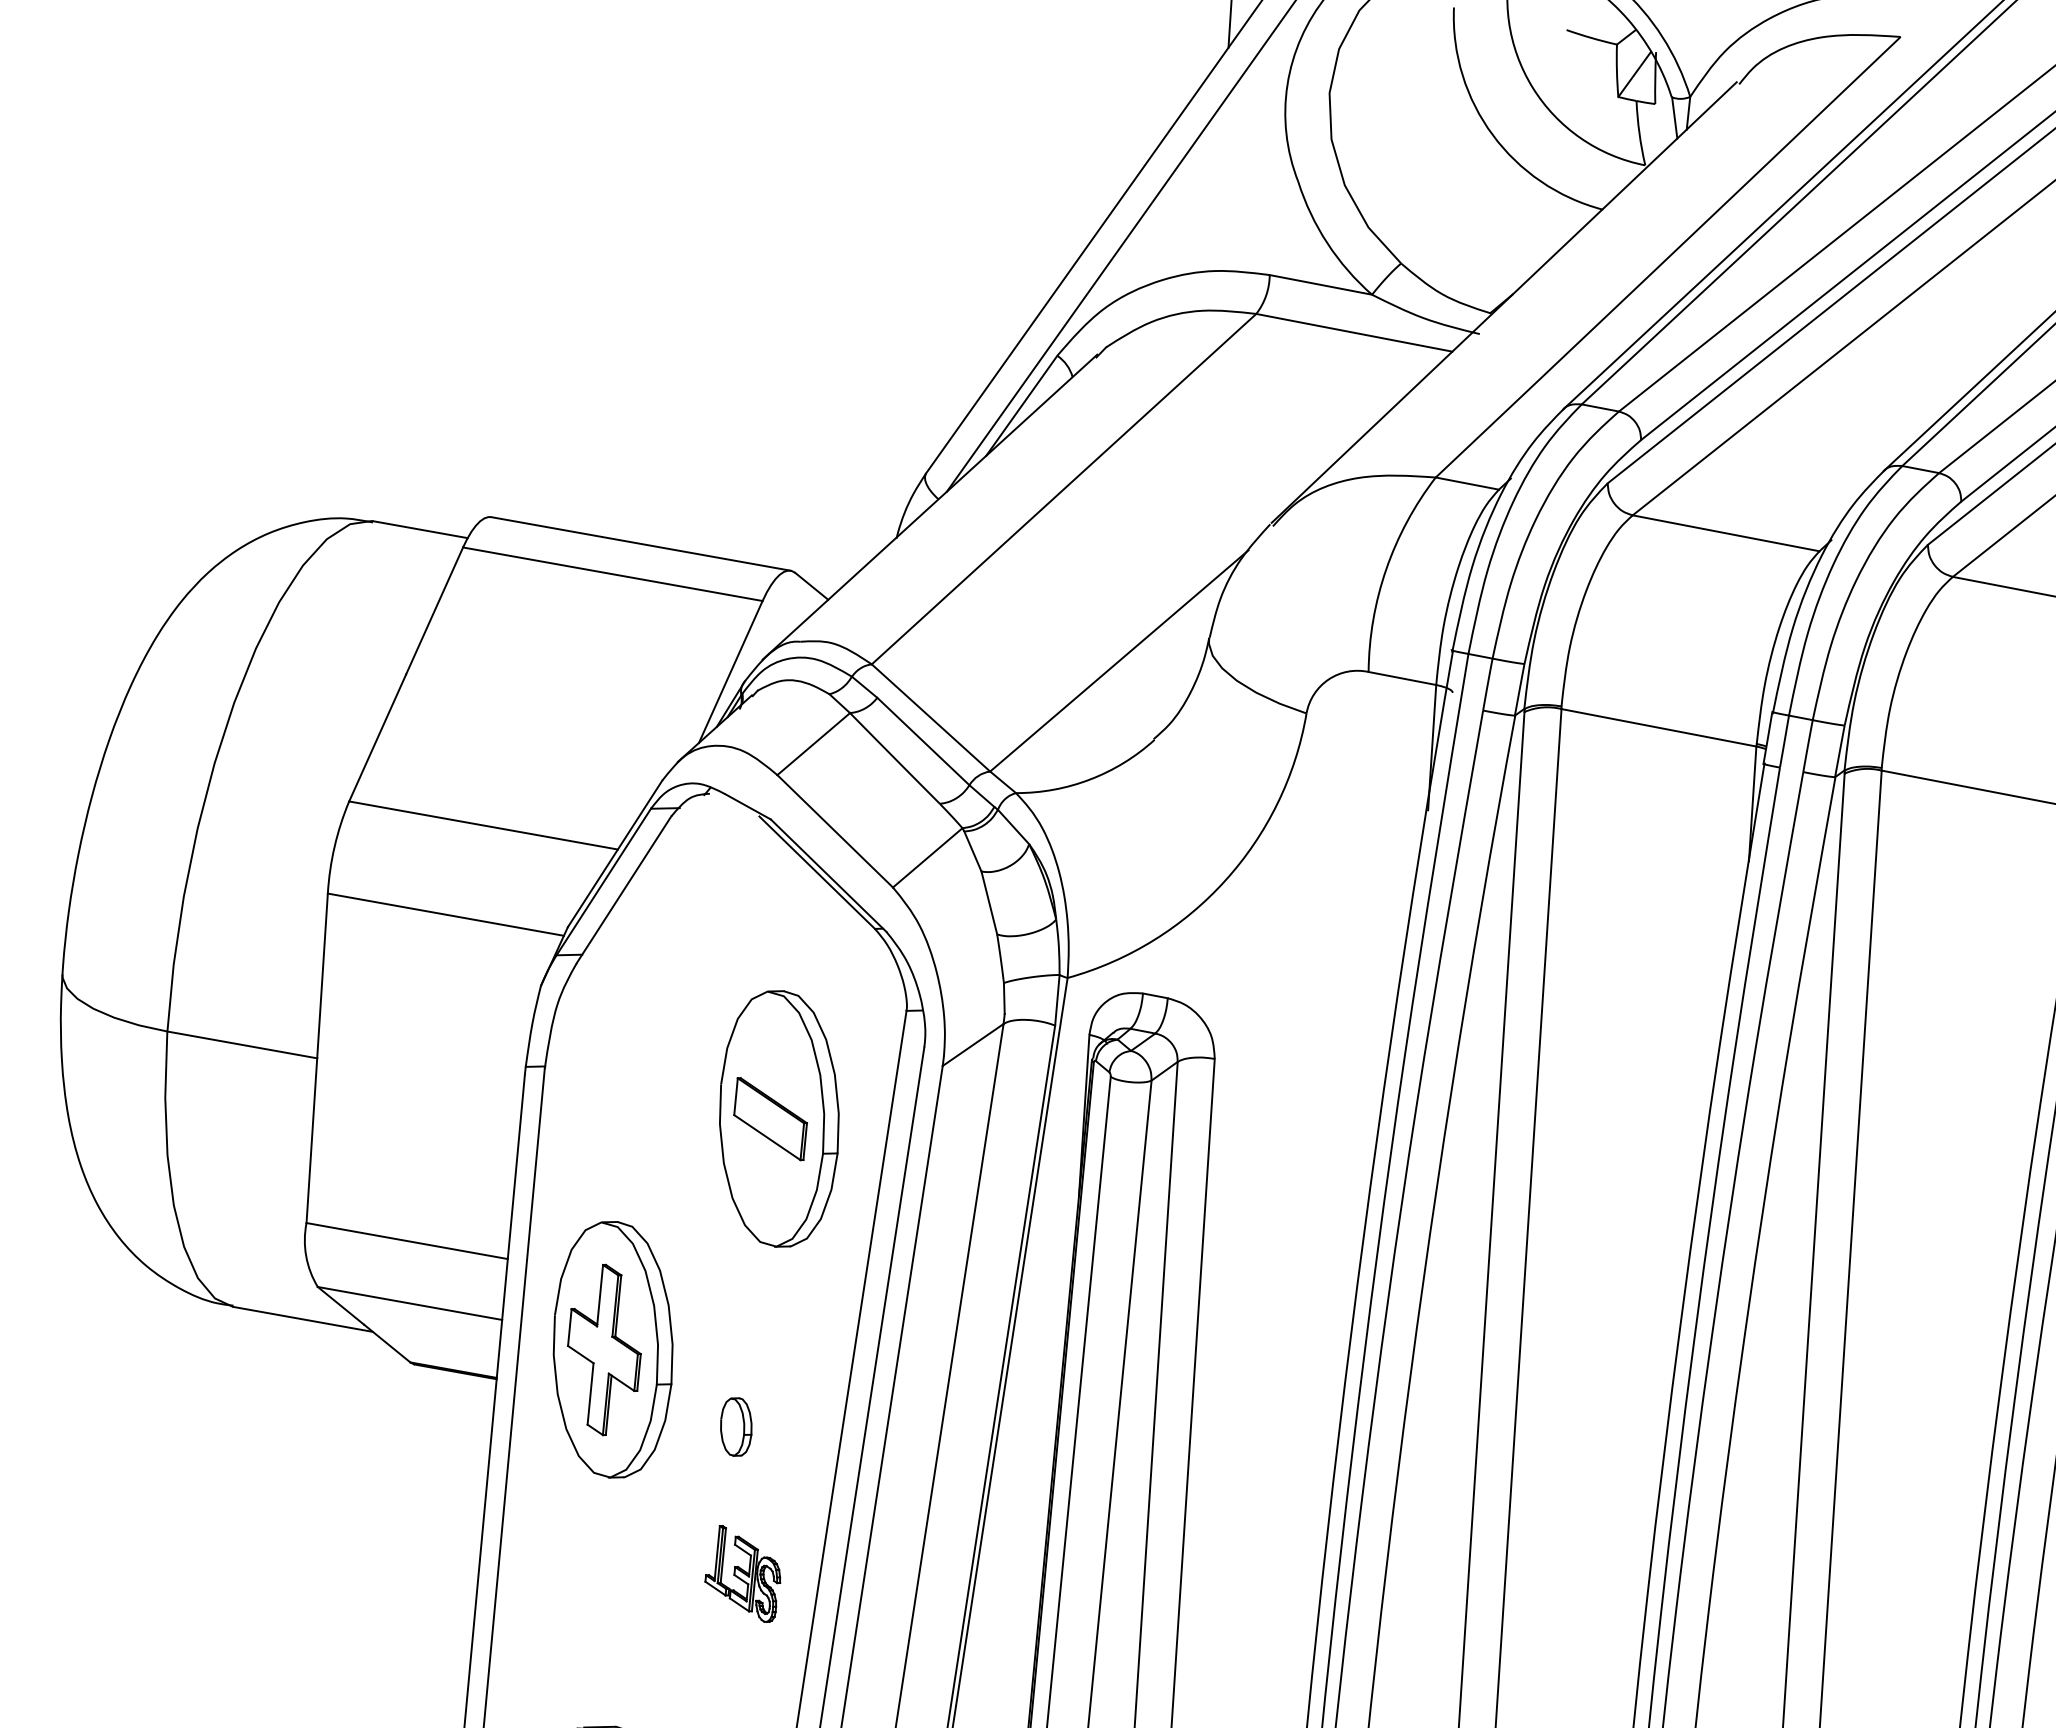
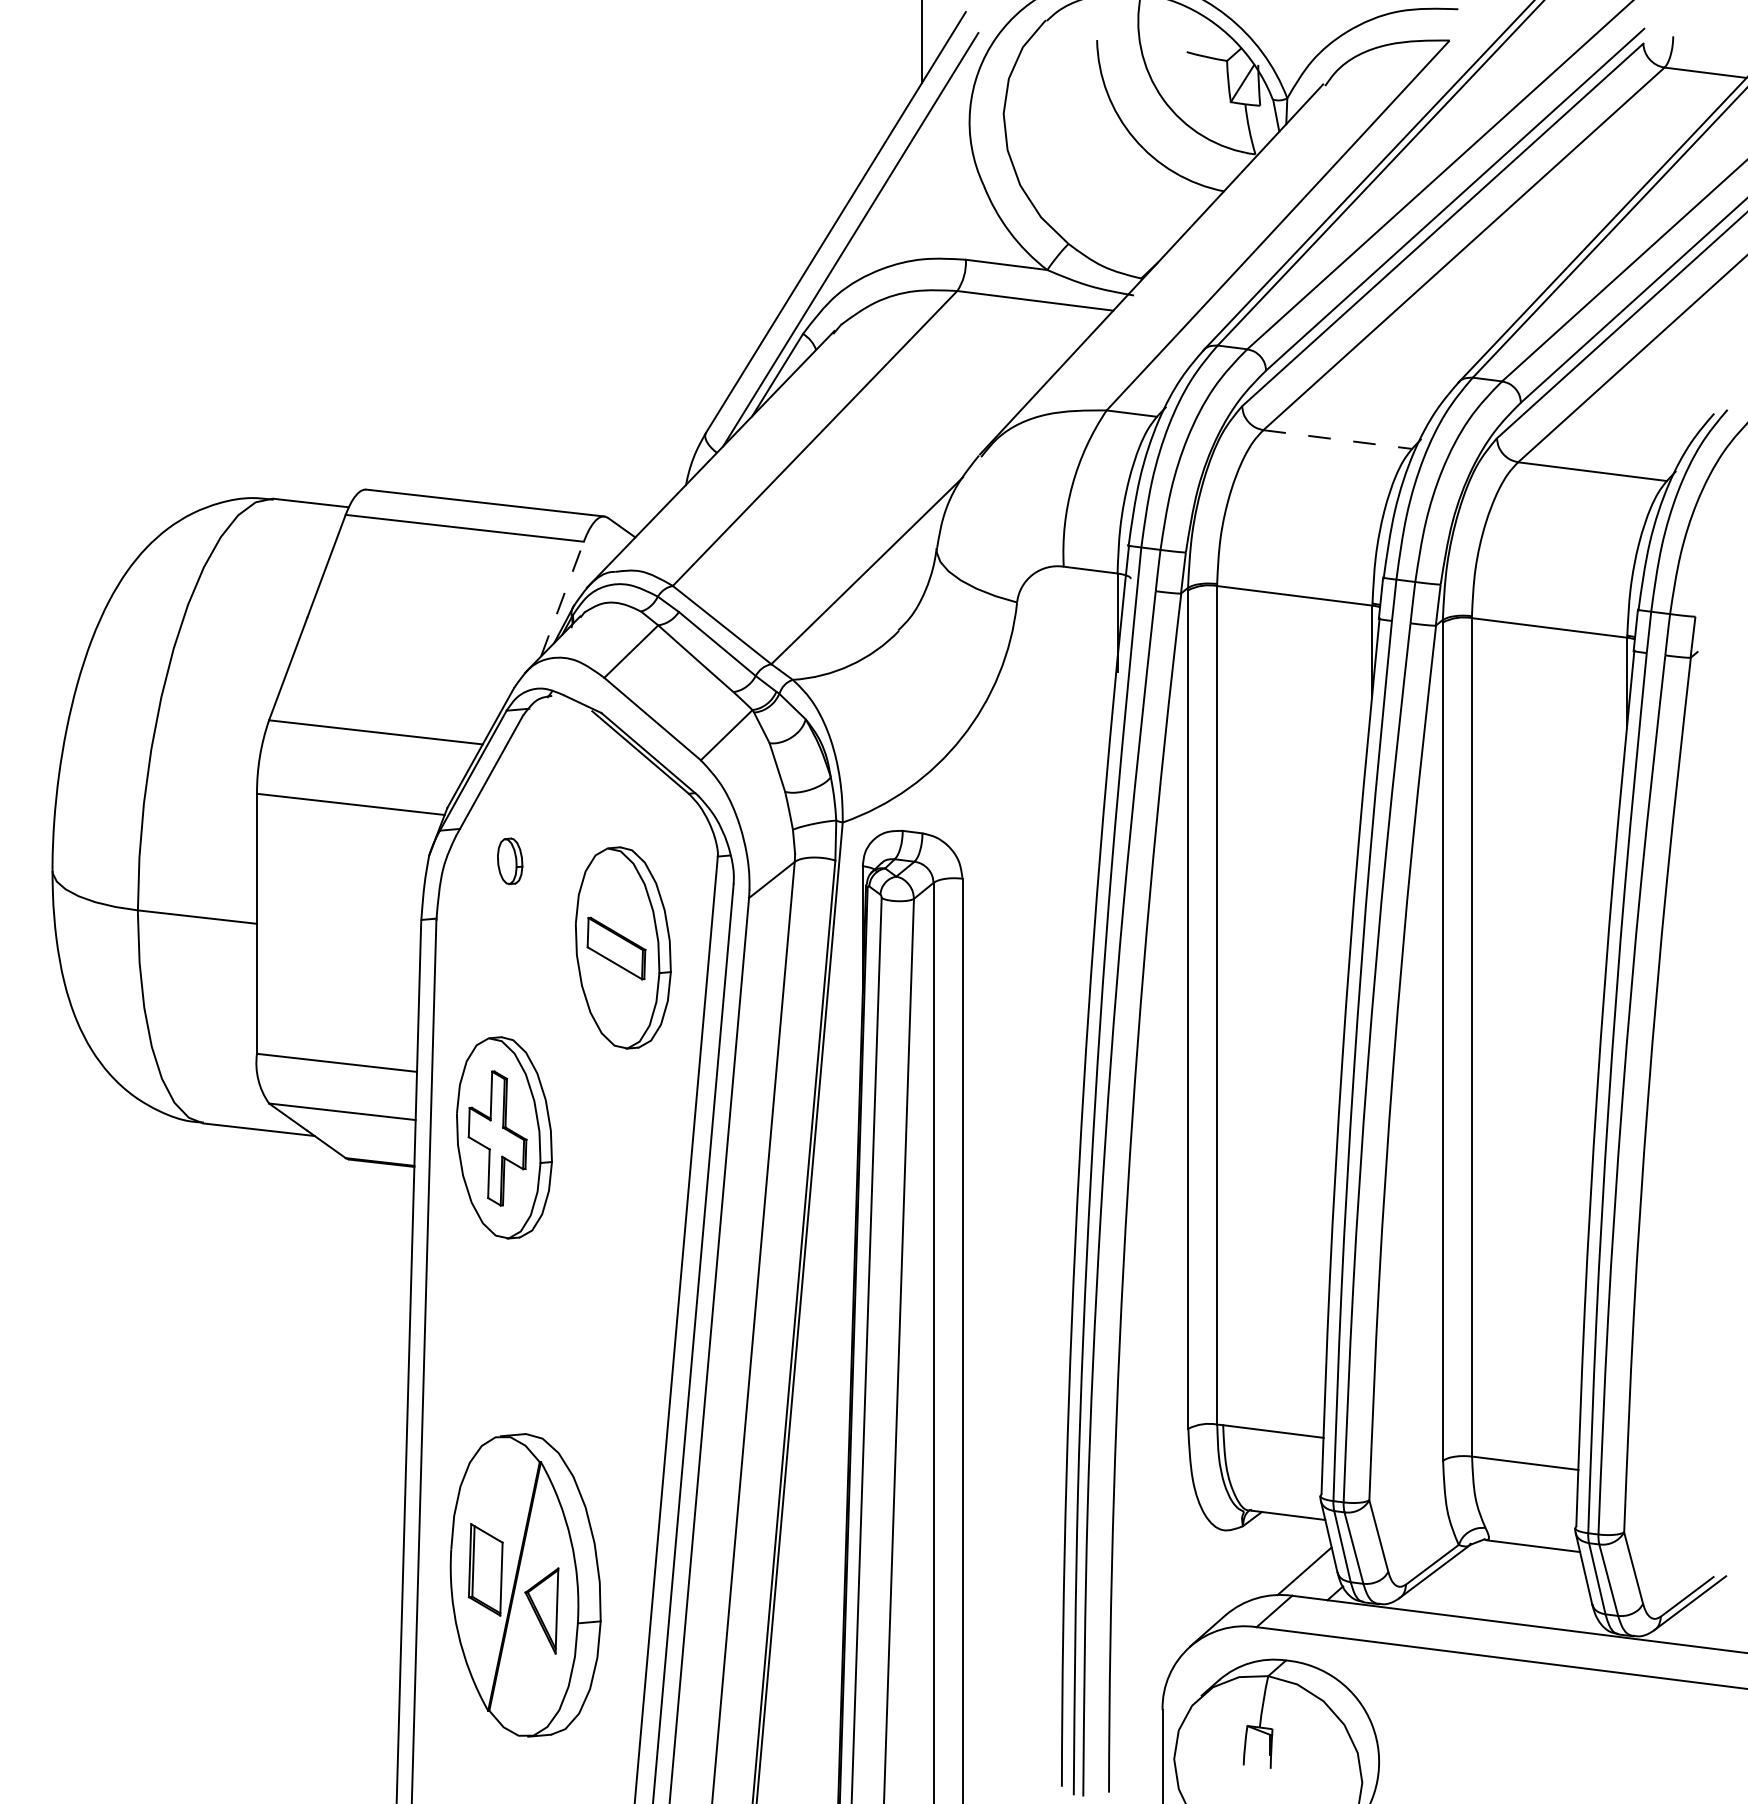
line: (1725, 533) -> (1337, 439), solid -> dashed
line: (730, 671) -> (562, 598), solid -> dashed
part: (736, 1426) -> (510, 860), moved
part: (742, 1572) -> (617, 1306), removed

